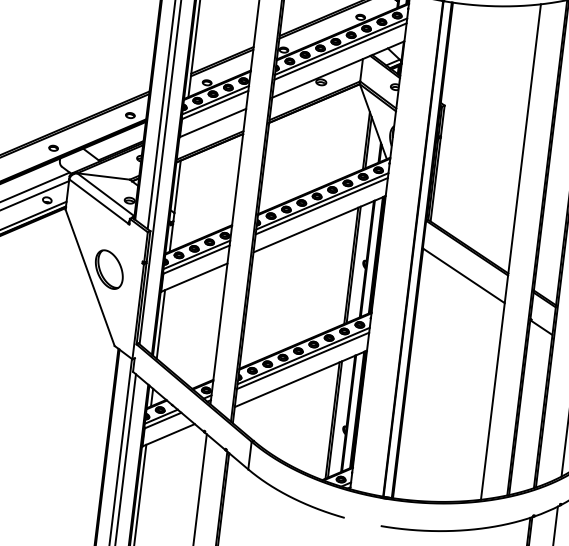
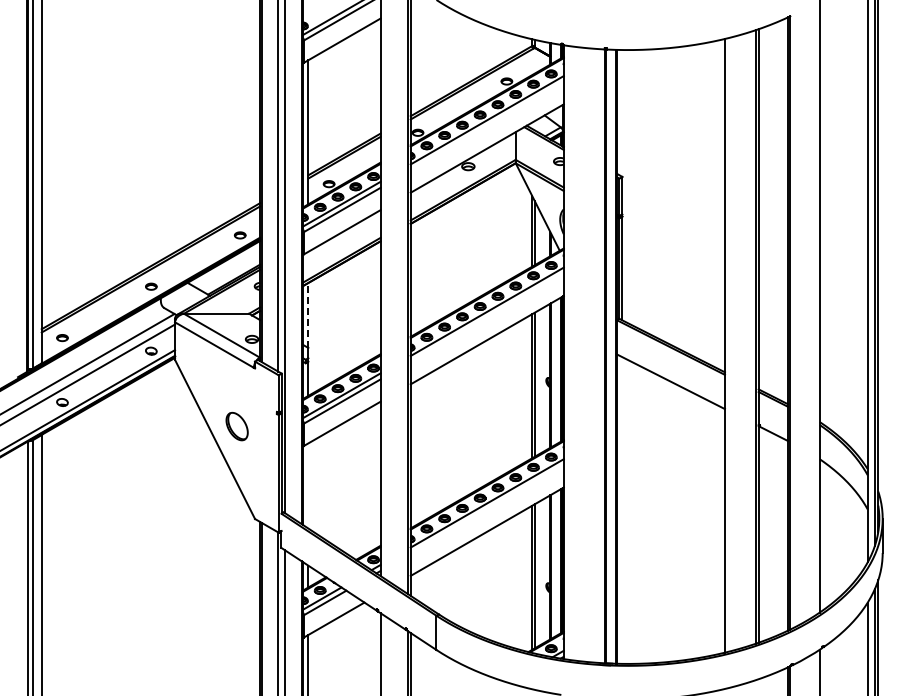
line: (339, 51) -> (486, 126), removed
line: (177, 186) -> (308, 314), solid -> dashed
line: (321, 205) -> (486, 317), removed
part: (108, 269) -> (236, 426), size x0.6
line: (161, 324) -> (308, 485), removed
line: (302, 360) -> (486, 509), removed

